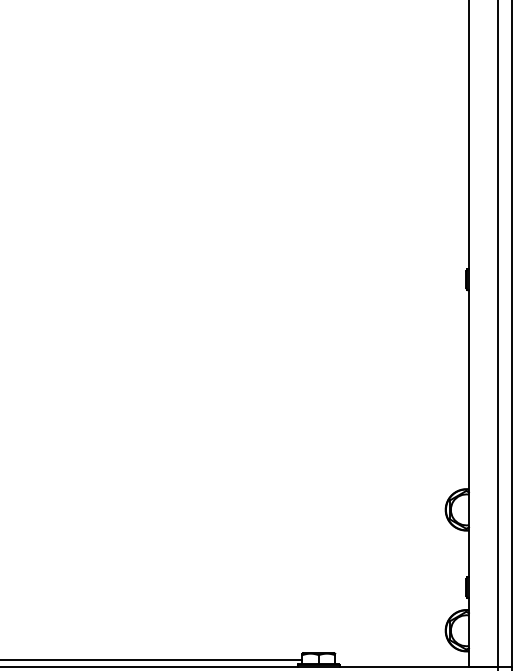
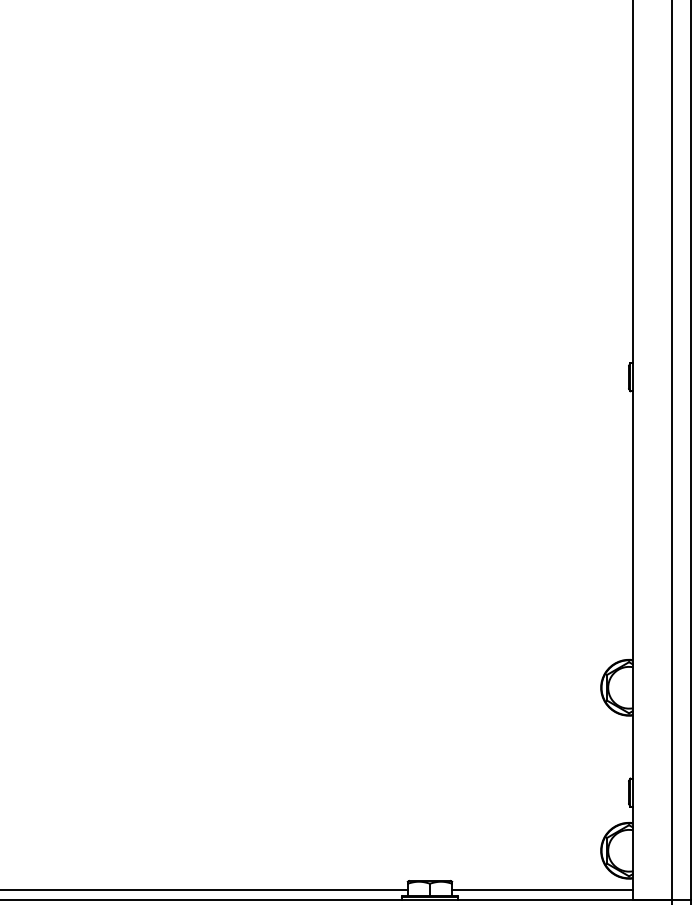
line: (402, 660) -> (542, 890), added

